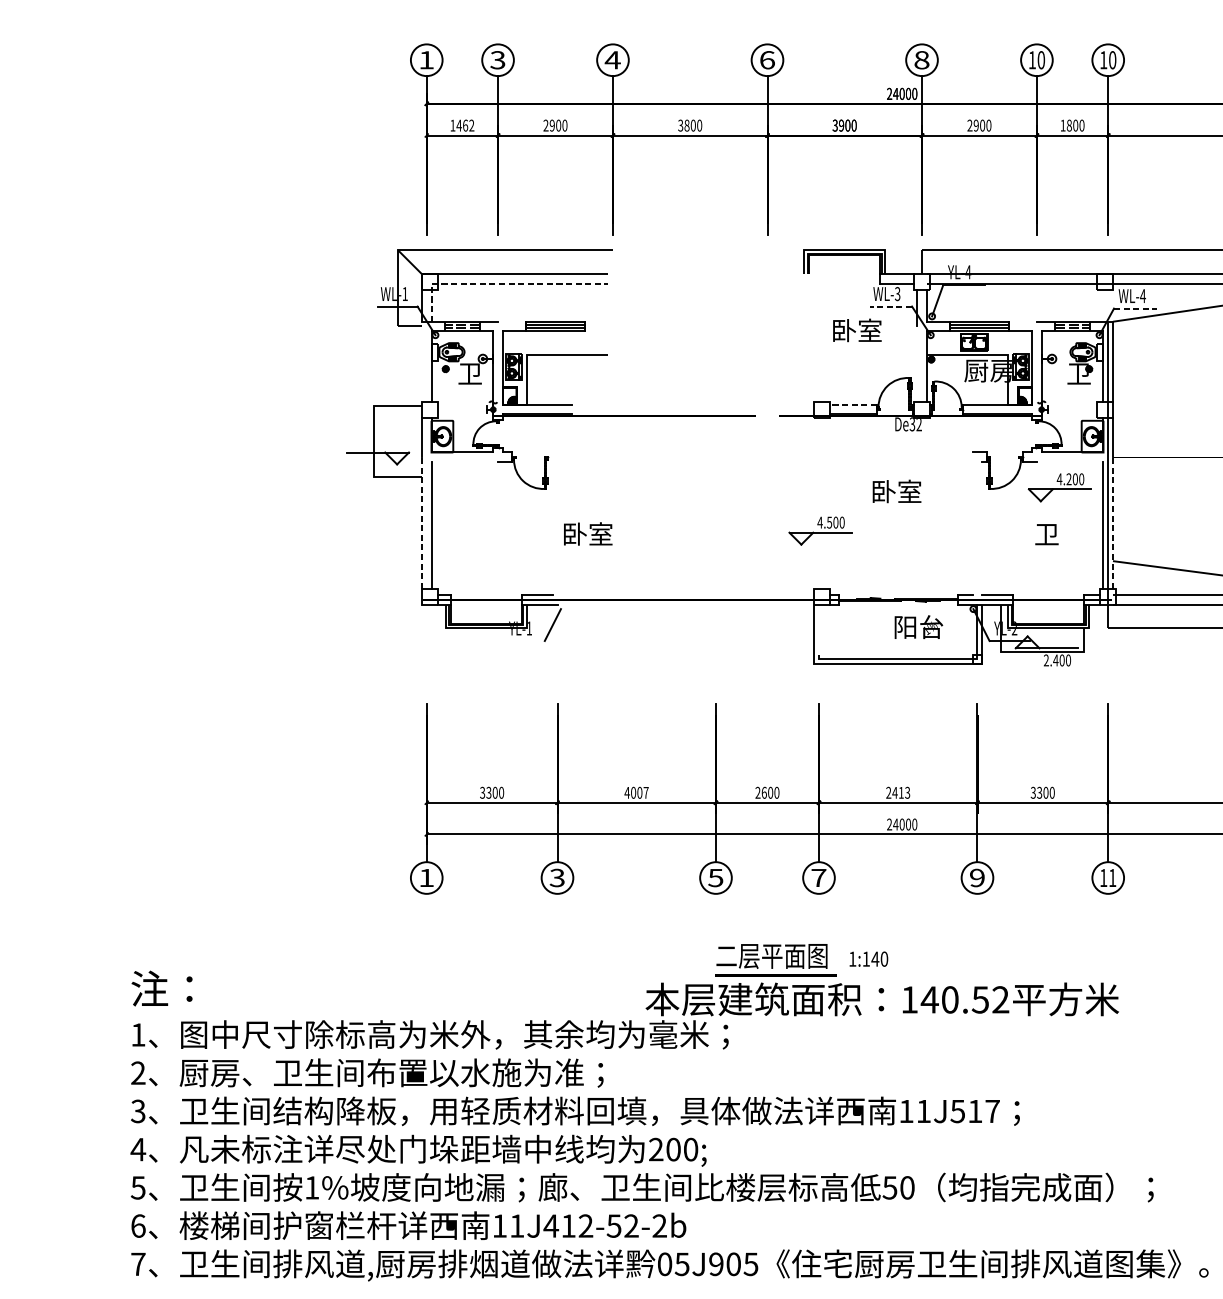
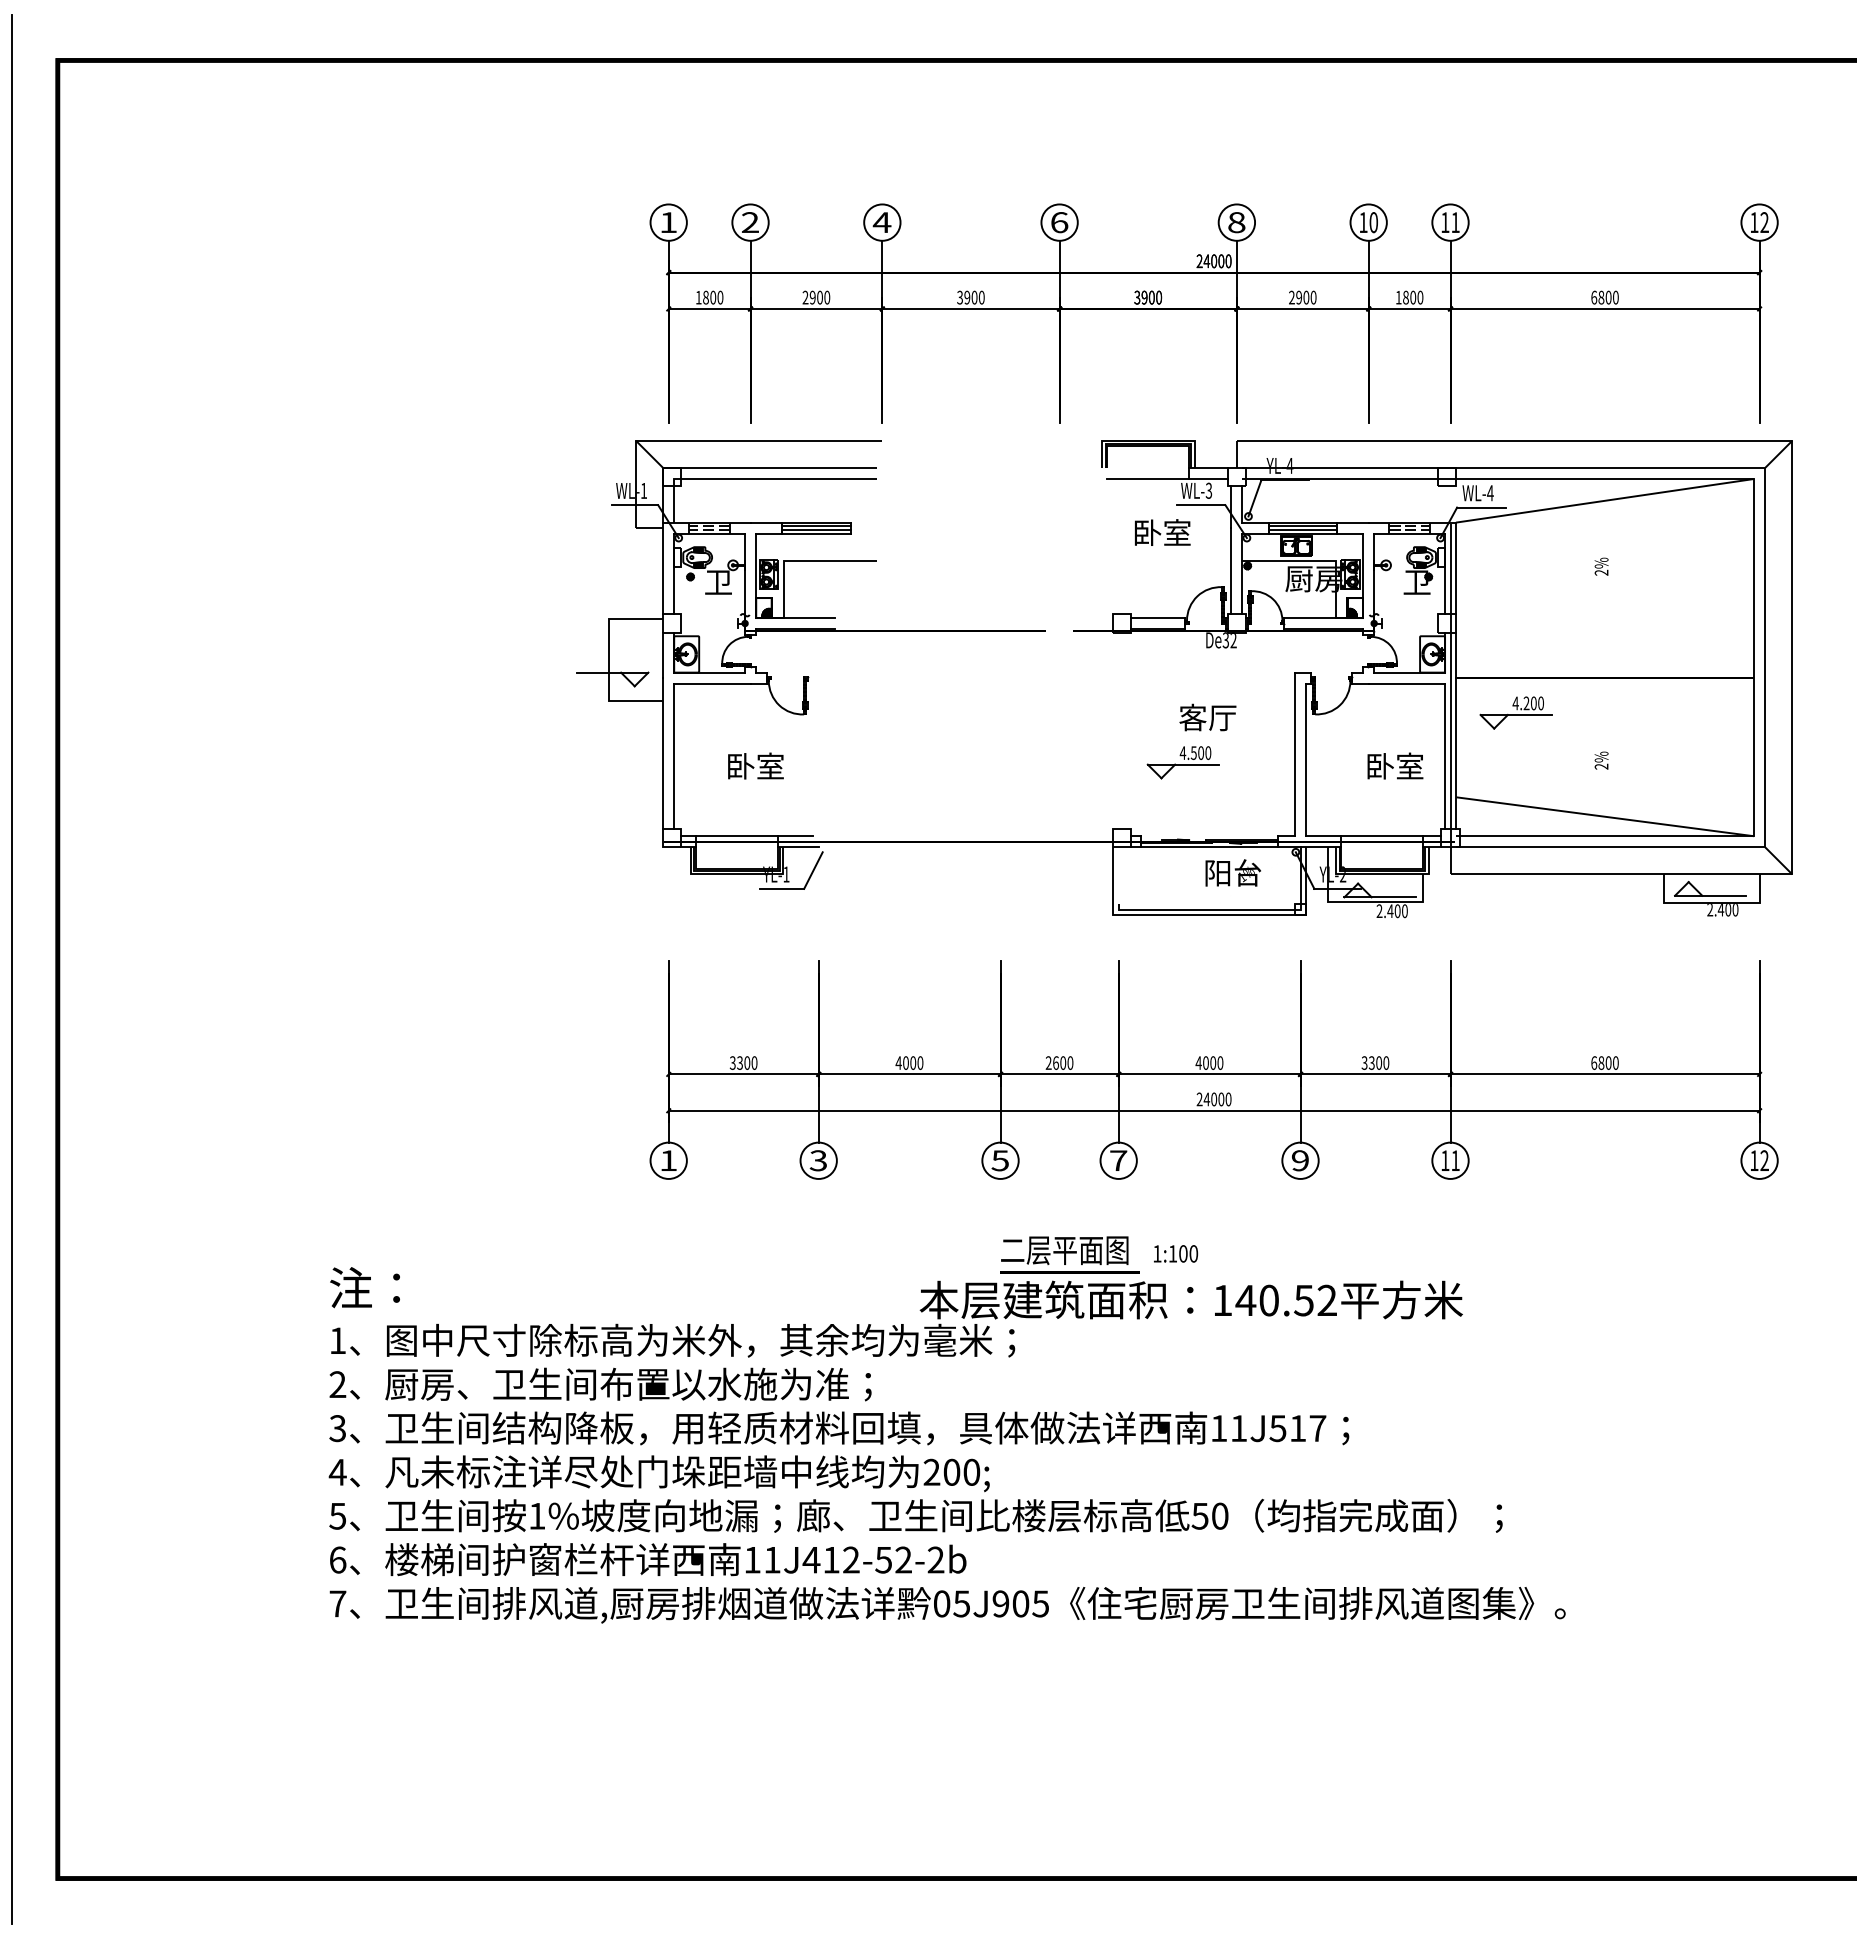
text: (497, 60) -> (749, 222), 3 -> 2
text: (1112, 60) -> (1455, 222), 10 -> 11
text: (464, 125) -> (712, 297), 1462 -> 1800
text: (687, 125) -> (967, 297), 3800 -> 3900
line: (500, 283) -> (753, 478), dashed -> solid
line: (844, 283) -> (1148, 478), added
line: (891, 306) -> (1201, 505), dashed -> solid
line: (1136, 308) -> (1482, 507), dashed -> solid
line: (511, 321) -> (766, 522), added
line: (1022, 321) -> (1352, 522), added
line: (422, 361) -> (663, 568), added
line: (917, 364) -> (1231, 571), added
line: (853, 405) -> (1158, 618), dashed -> solid
line: (464, 461) -> (712, 683), added
line: (1069, 461) -> (1406, 683), added
part: (1059, 487) -> (1515, 712), moved
text: (896, 491) -> (1207, 717), 卧室 -> 客厅
line: (422, 522) -> (663, 753), dashed -> solid
line: (1112, 522) -> (1455, 753), dashed -> solid
line: (973, 523) -> (1295, 754), added
line: (981, 528) -> (1305, 759), added
part: (819, 530) -> (1182, 762), moved
text: (587, 533) -> (755, 765), moved
text: (1059, 533) -> (1394, 765), 卫 -> 卧室
line: (485, 595) -> (736, 836), added
line: (1048, 595) -> (1382, 836), added
line: (898, 604) -> (1209, 847), added
line: (525, 640) -> (781, 888), added
text: (646, 792) -> (920, 1062), 4007 -> 4000
text: (898, 792) -> (1209, 1062), 2413 -> 4000
text: (874, 958) -> (1182, 1253), 1:140 -> 1:100

